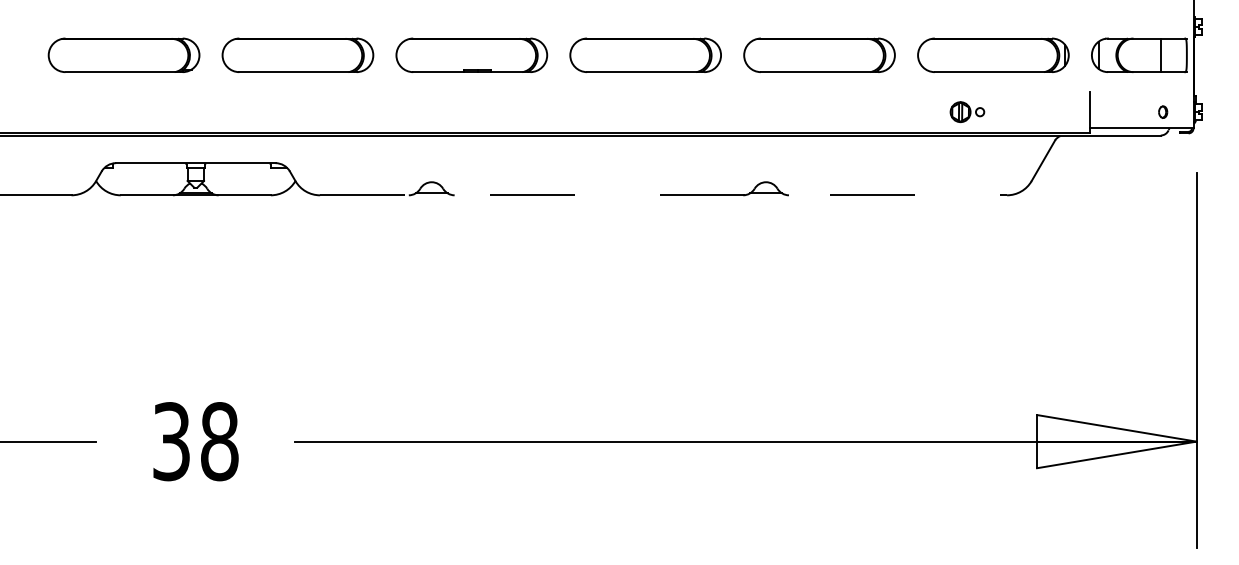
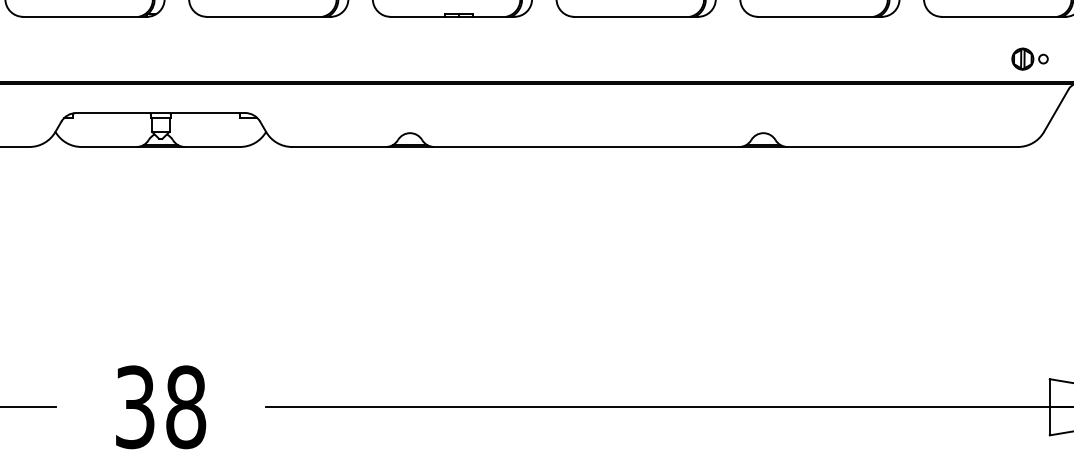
part: (967, 112) -> (1030, 59), moved
line: (664, 195) -> (656, 147), dashed -> solid

